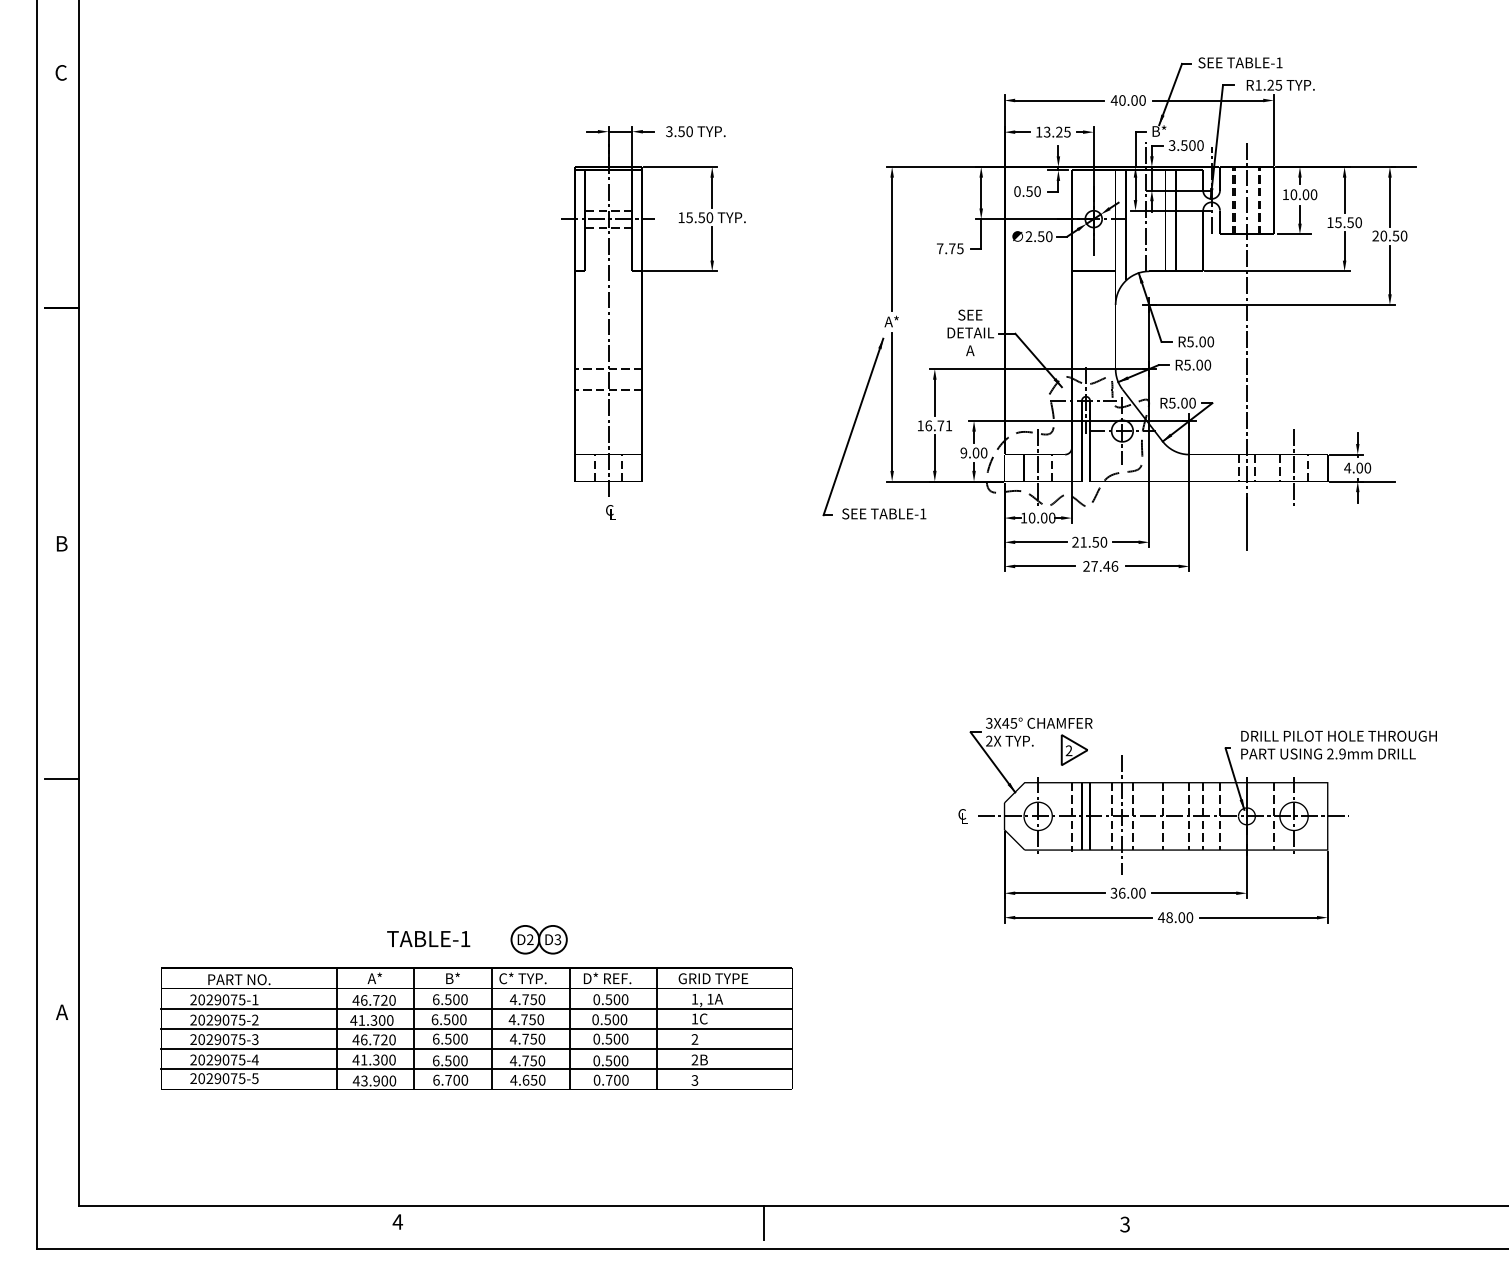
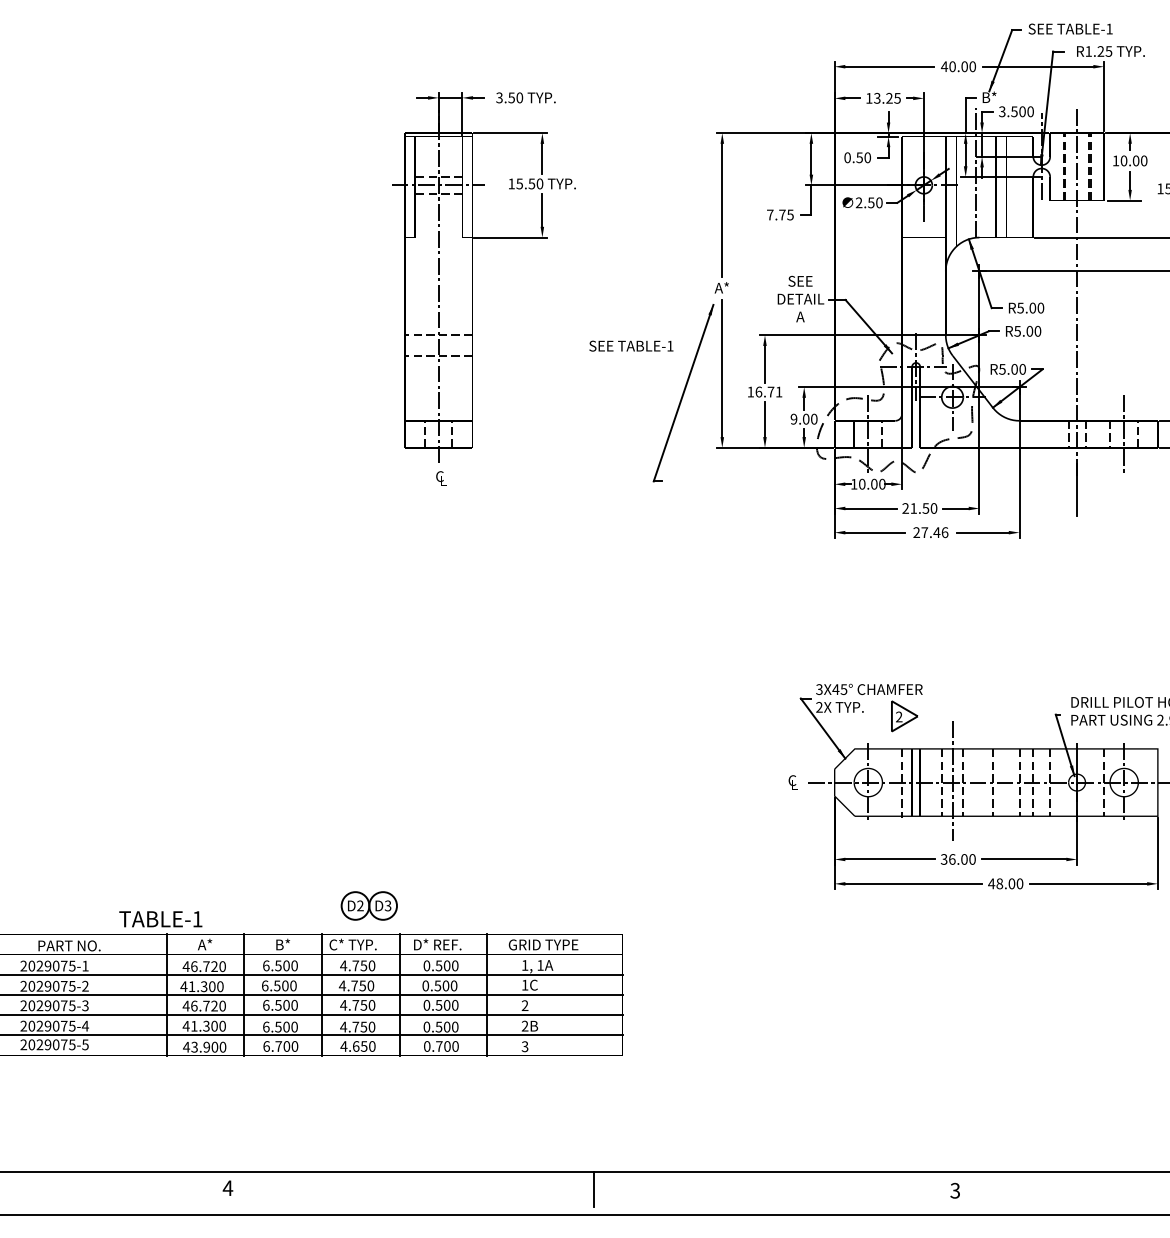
text: (884, 513) -> (631, 345), moved
text: (428, 938) -> (160, 918), moved

